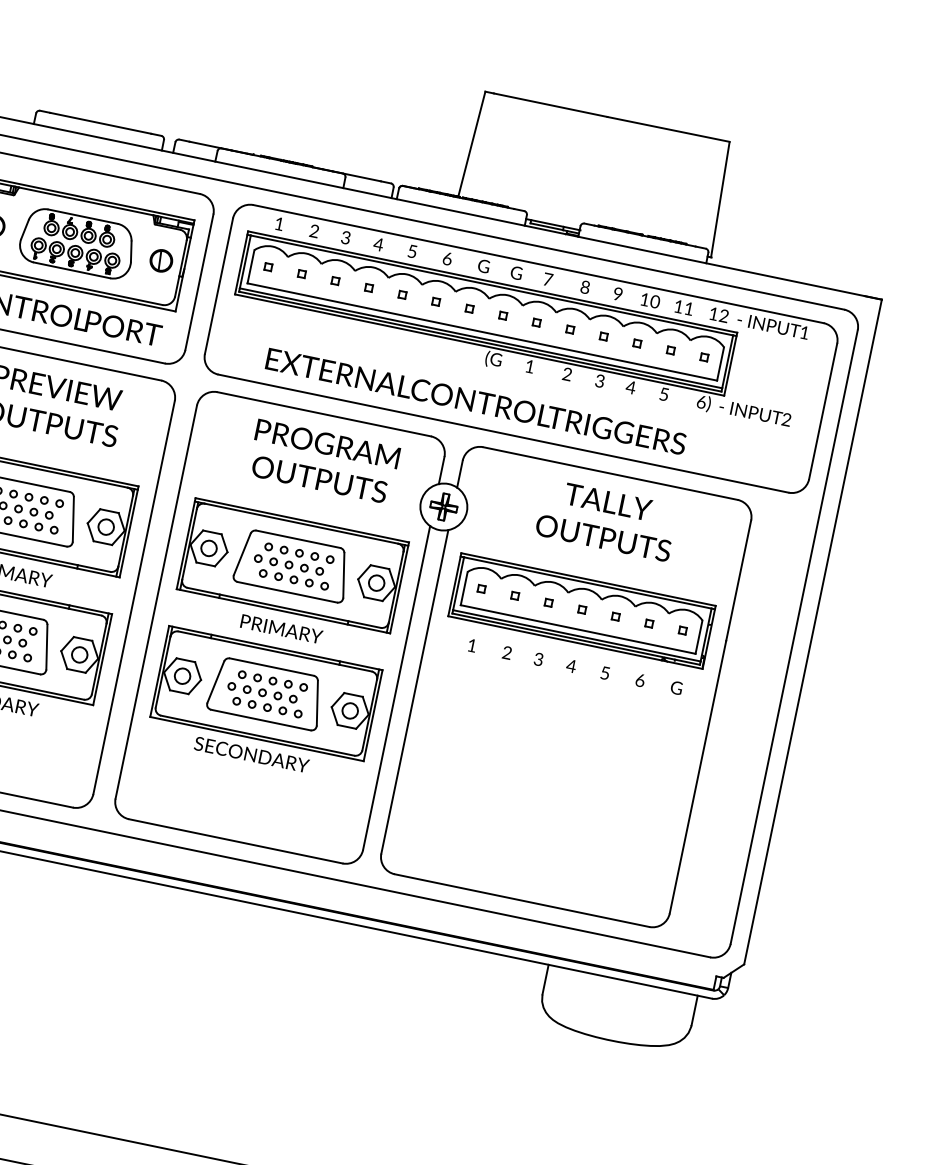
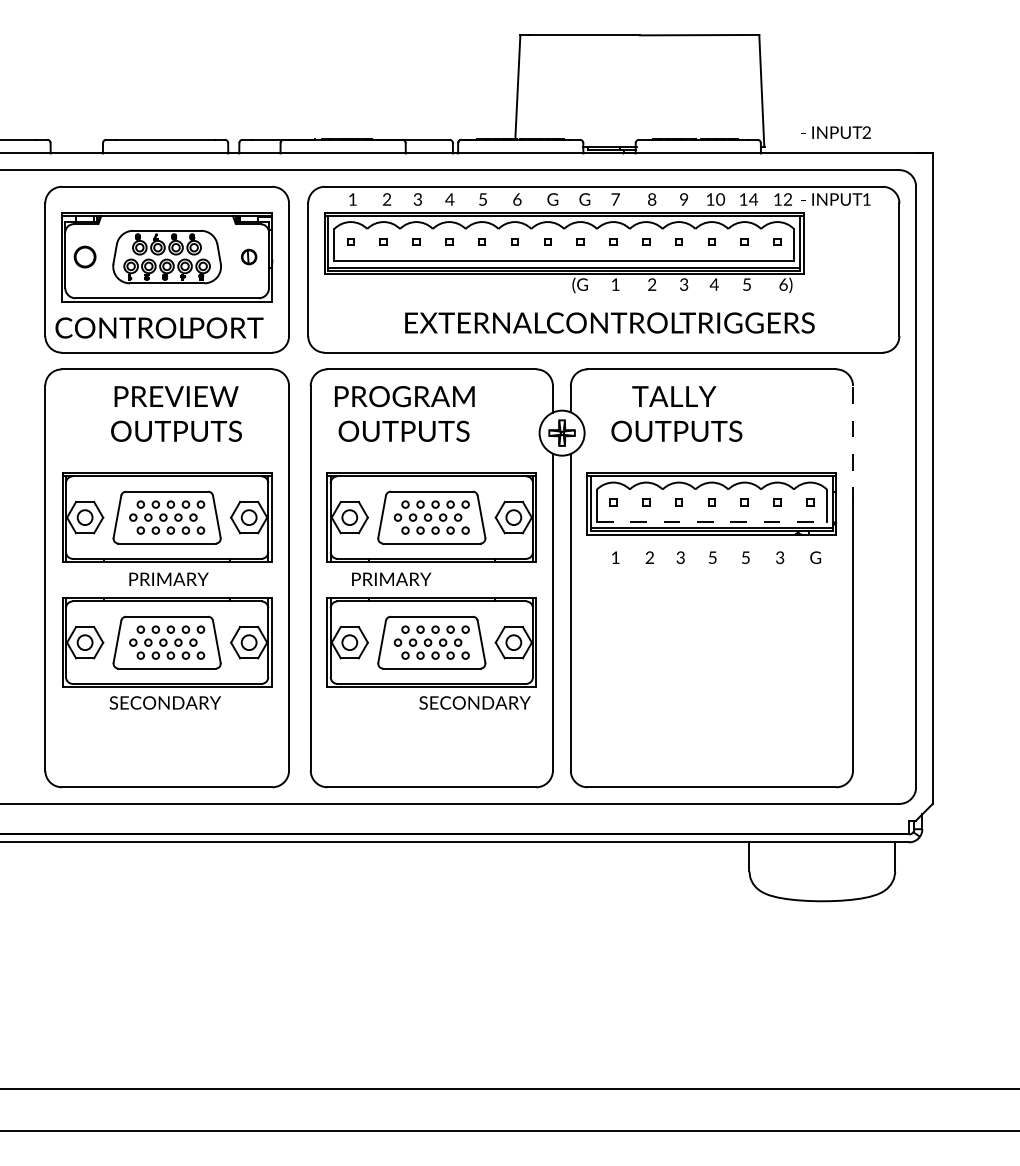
part: (160, 260) -> (248, 256), size x0.7
text: (688, 308) -> (753, 199), 11 -> 14
text: (475, 401) -> (609, 322), moved
text: (754, 412) -> (835, 132), moved
text: (323, 461) -> (404, 413), moved
text: (606, 519) -> (676, 413), moved
line: (739, 580) -> (853, 444), solid -> dashed
text: (281, 628) -> (391, 578), moved
line: (577, 628) -> (711, 521), solid -> dashed
text: (571, 665) -> (712, 557), 4 -> 5
text: (640, 680) -> (780, 557), 6 -> 3
text: (251, 754) -> (474, 702), moved

